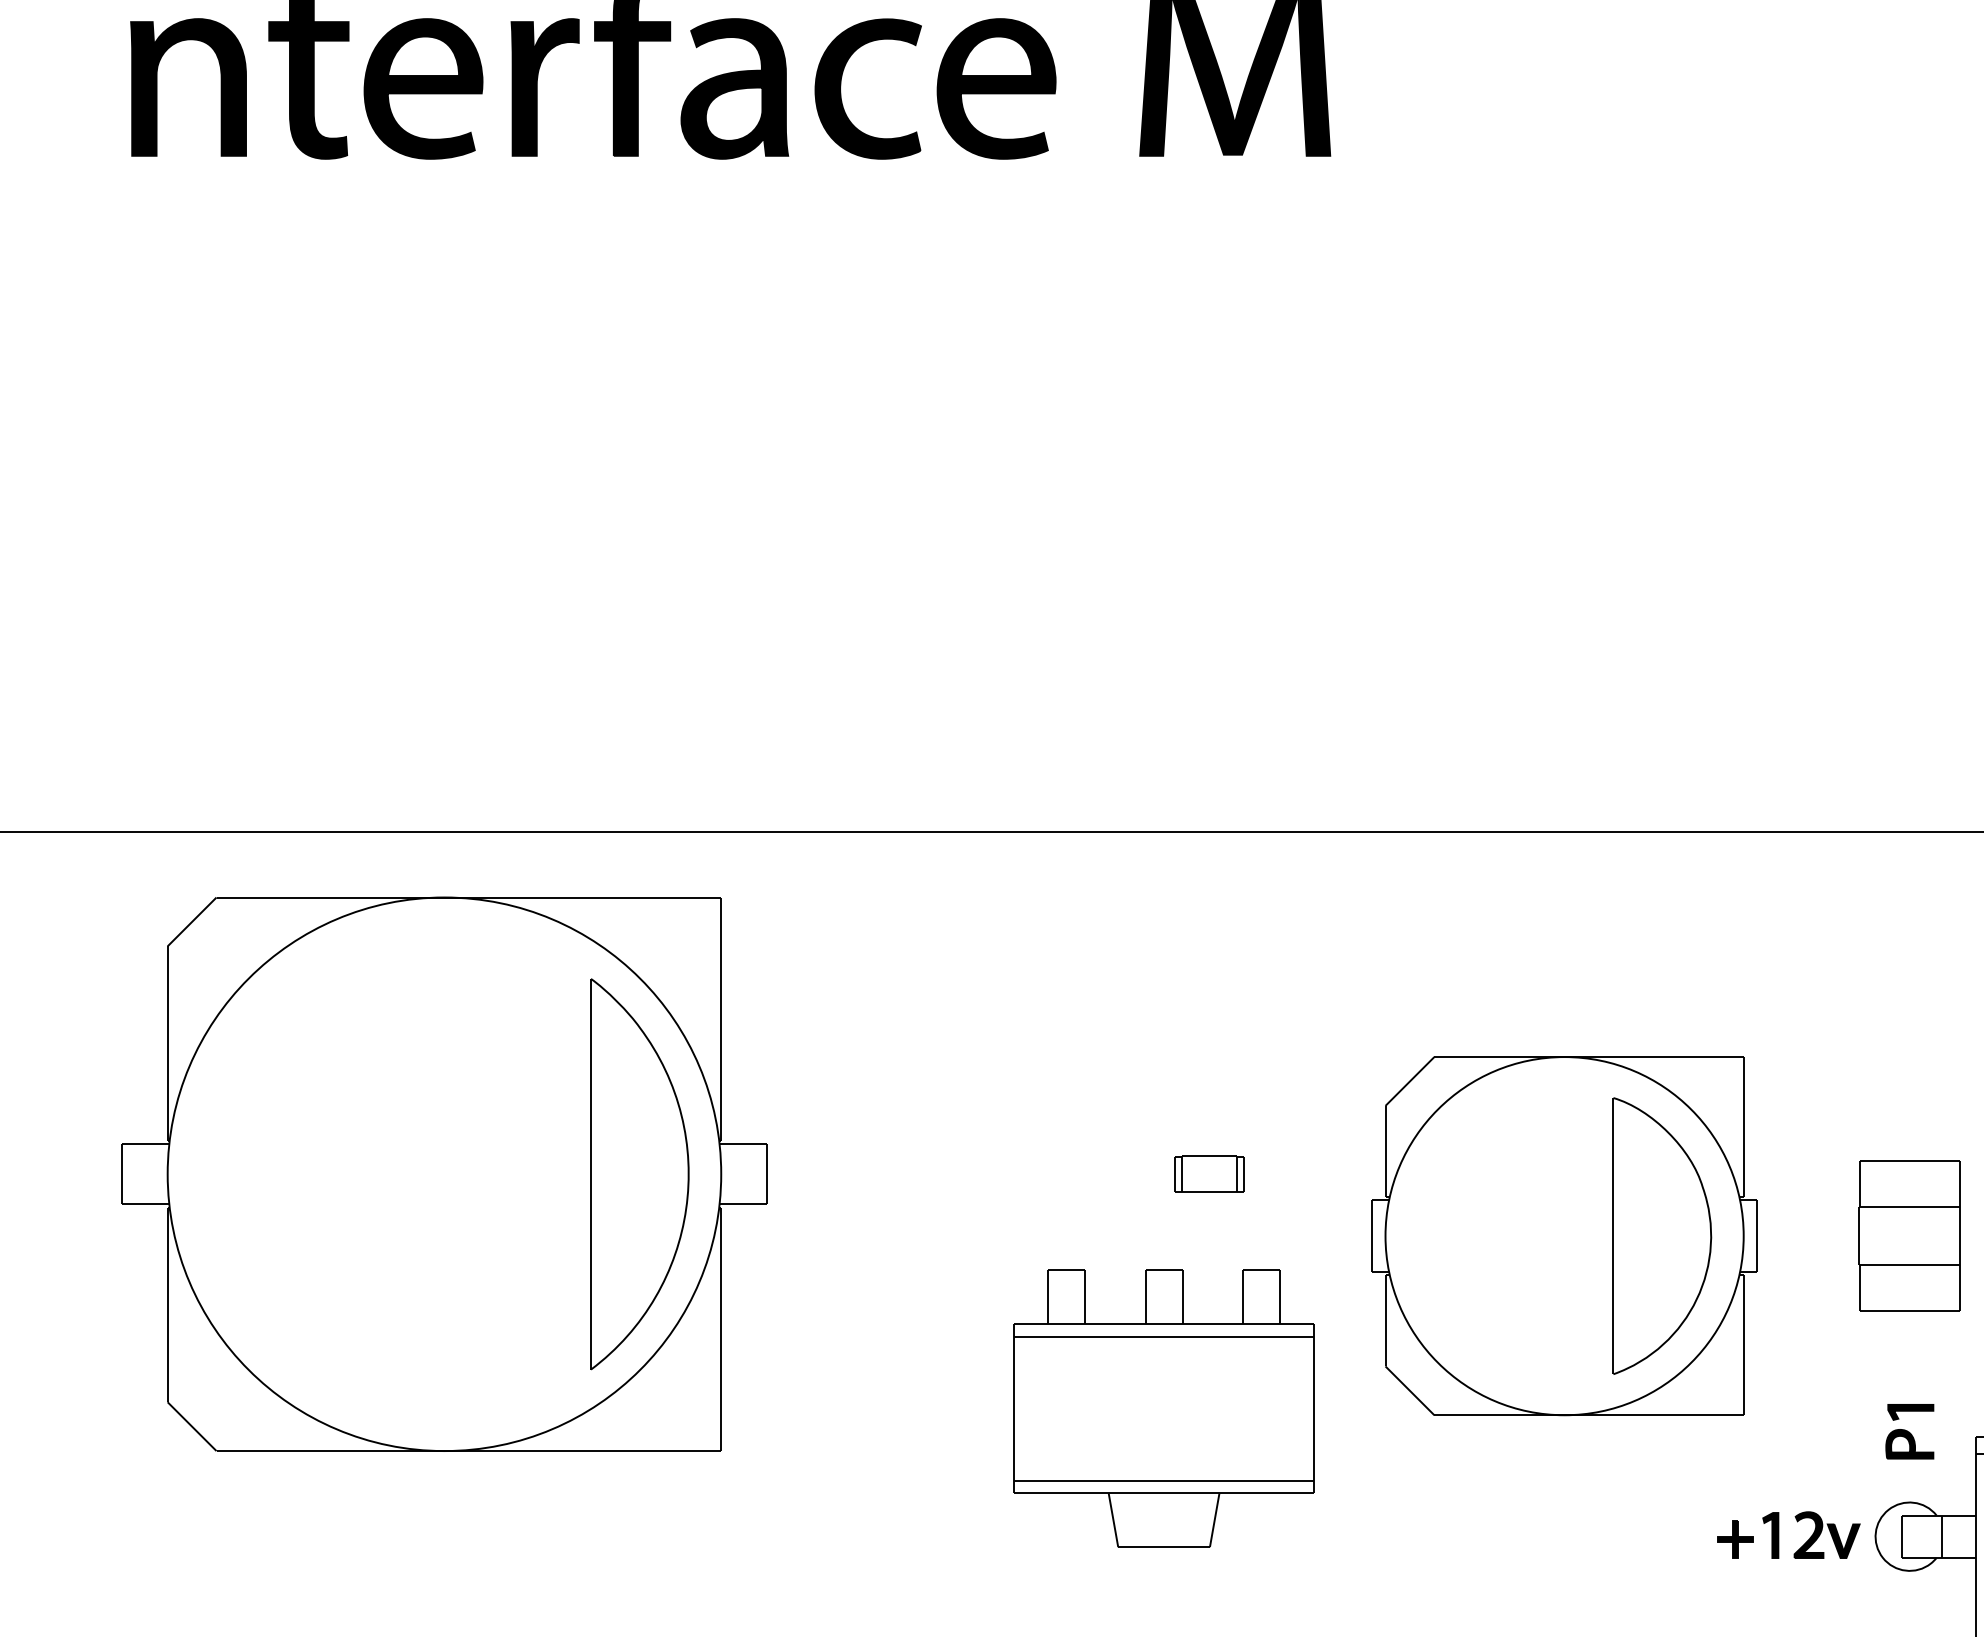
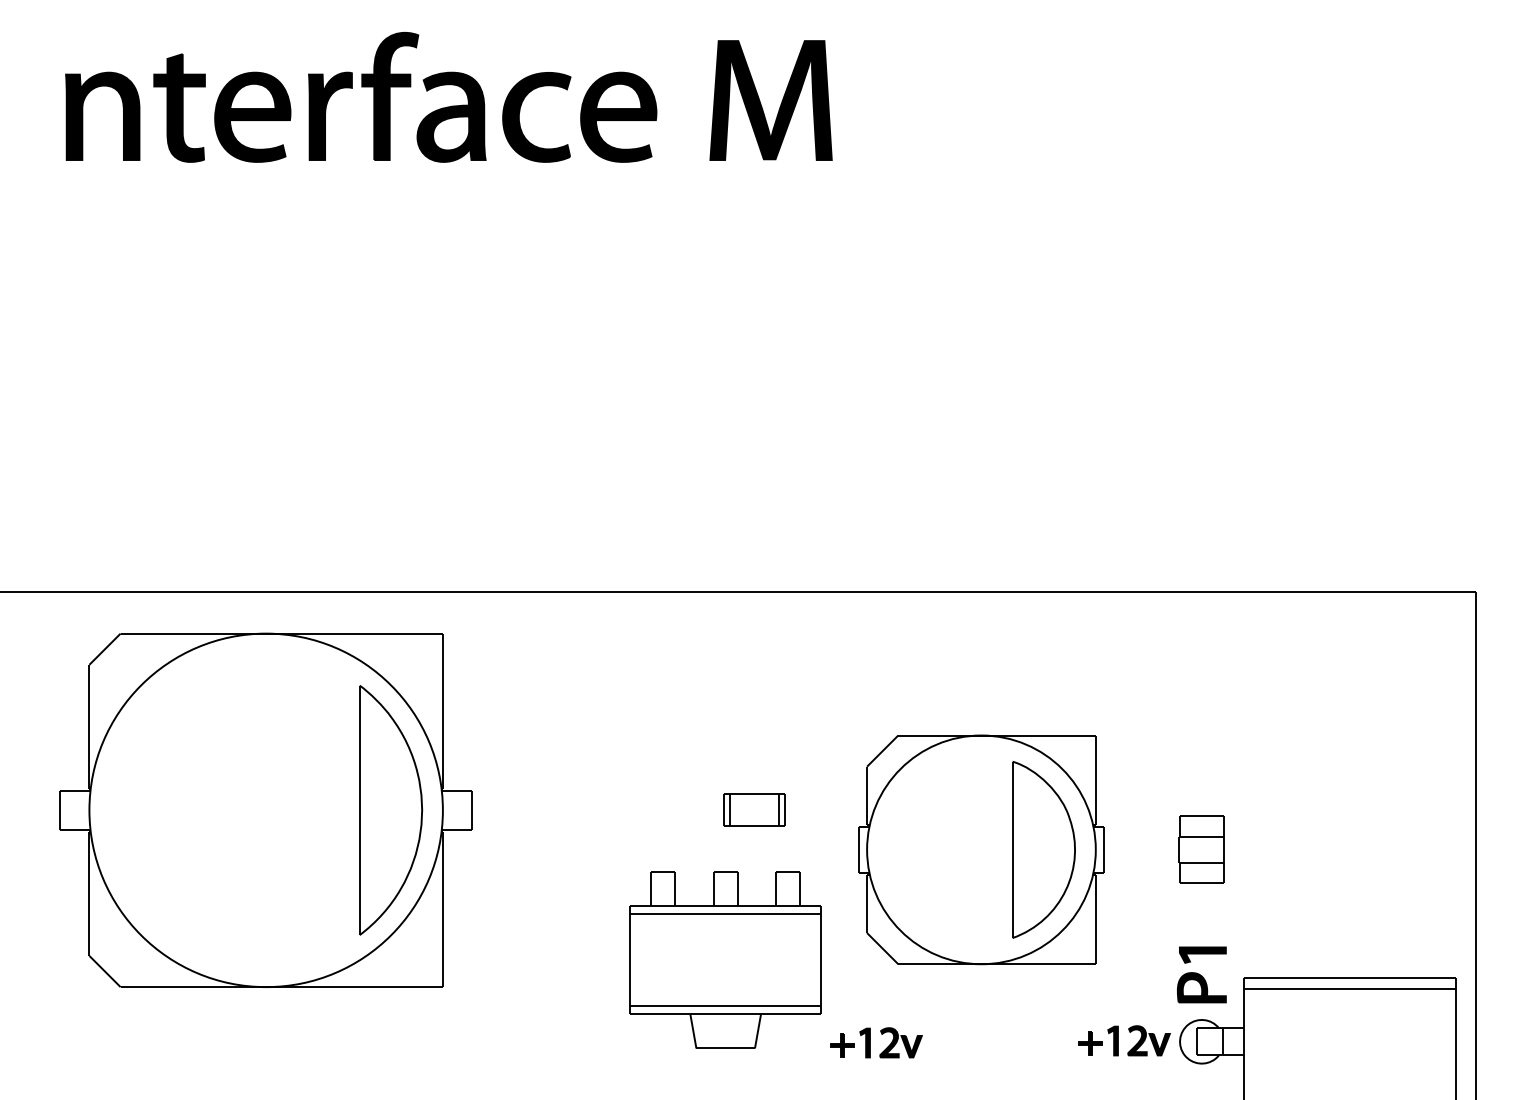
part: (1209, 1174) -> (754, 810), size x1.4
part: (1909, 1235) -> (1201, 849), size x0.7
part: (1909, 1431) -> (1201, 974), size x1.6
part: (1400, 1537) -> (876, 1042), added

